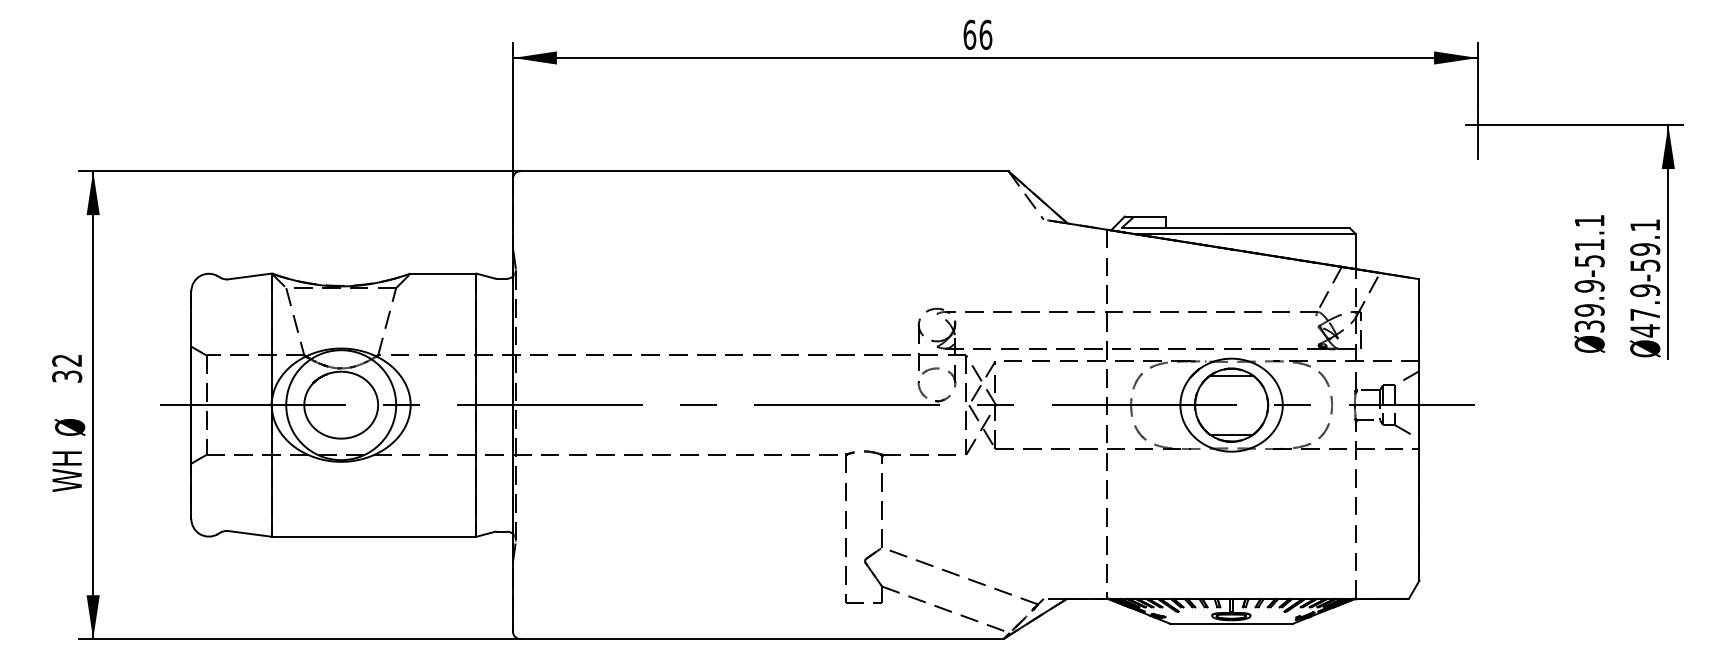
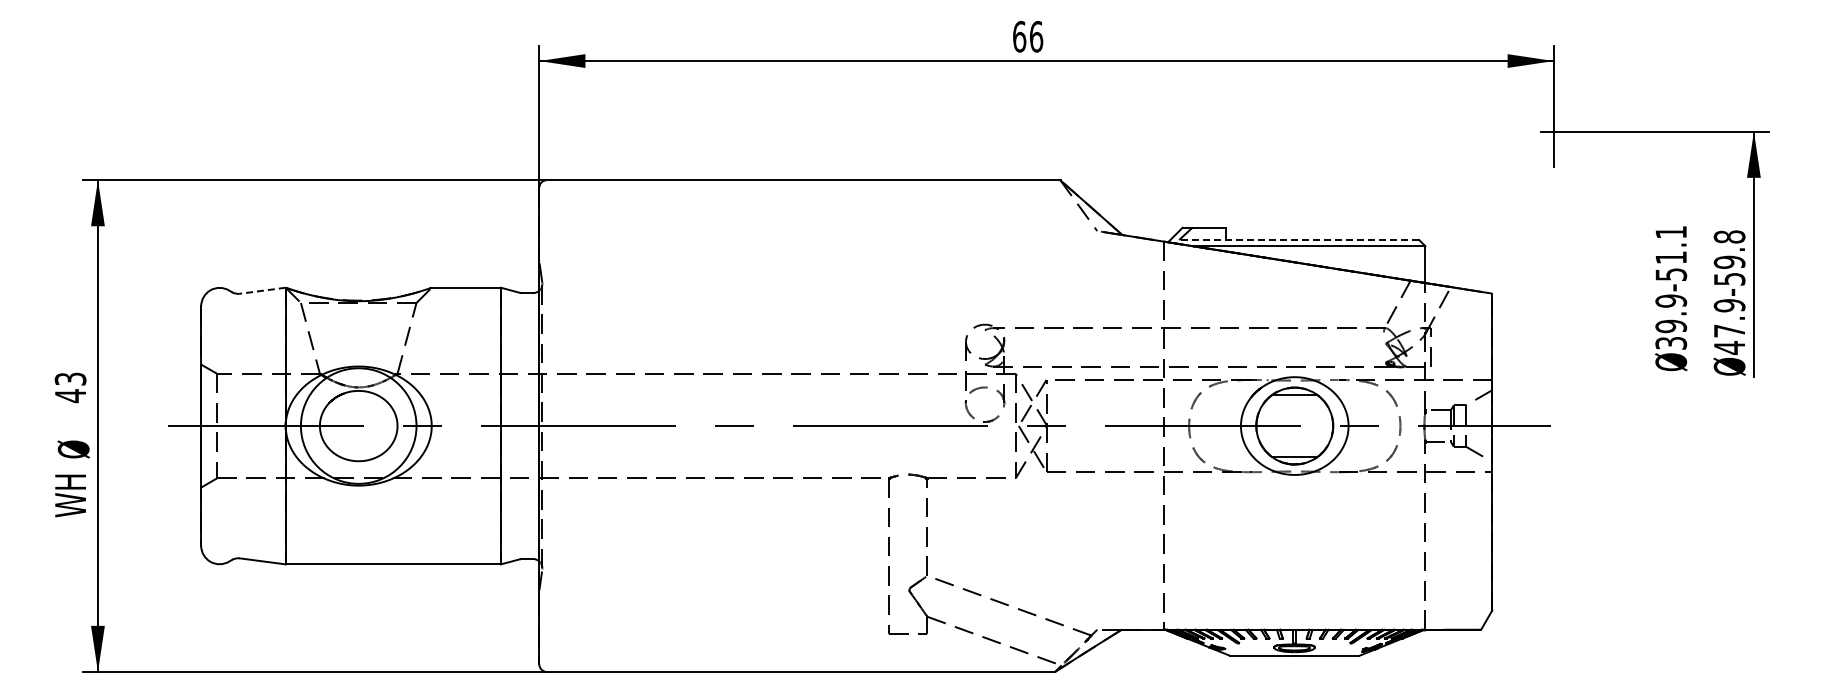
text: (1645, 224) -> (1729, 236), Ø47.9-59.1 -> Ø47.9-59.8
line: (1235, 228) -> (1298, 240), solid -> dashed
line: (249, 276) -> (262, 290), solid -> dashed
text: (67, 368) -> (70, 387), 32 -> 43

